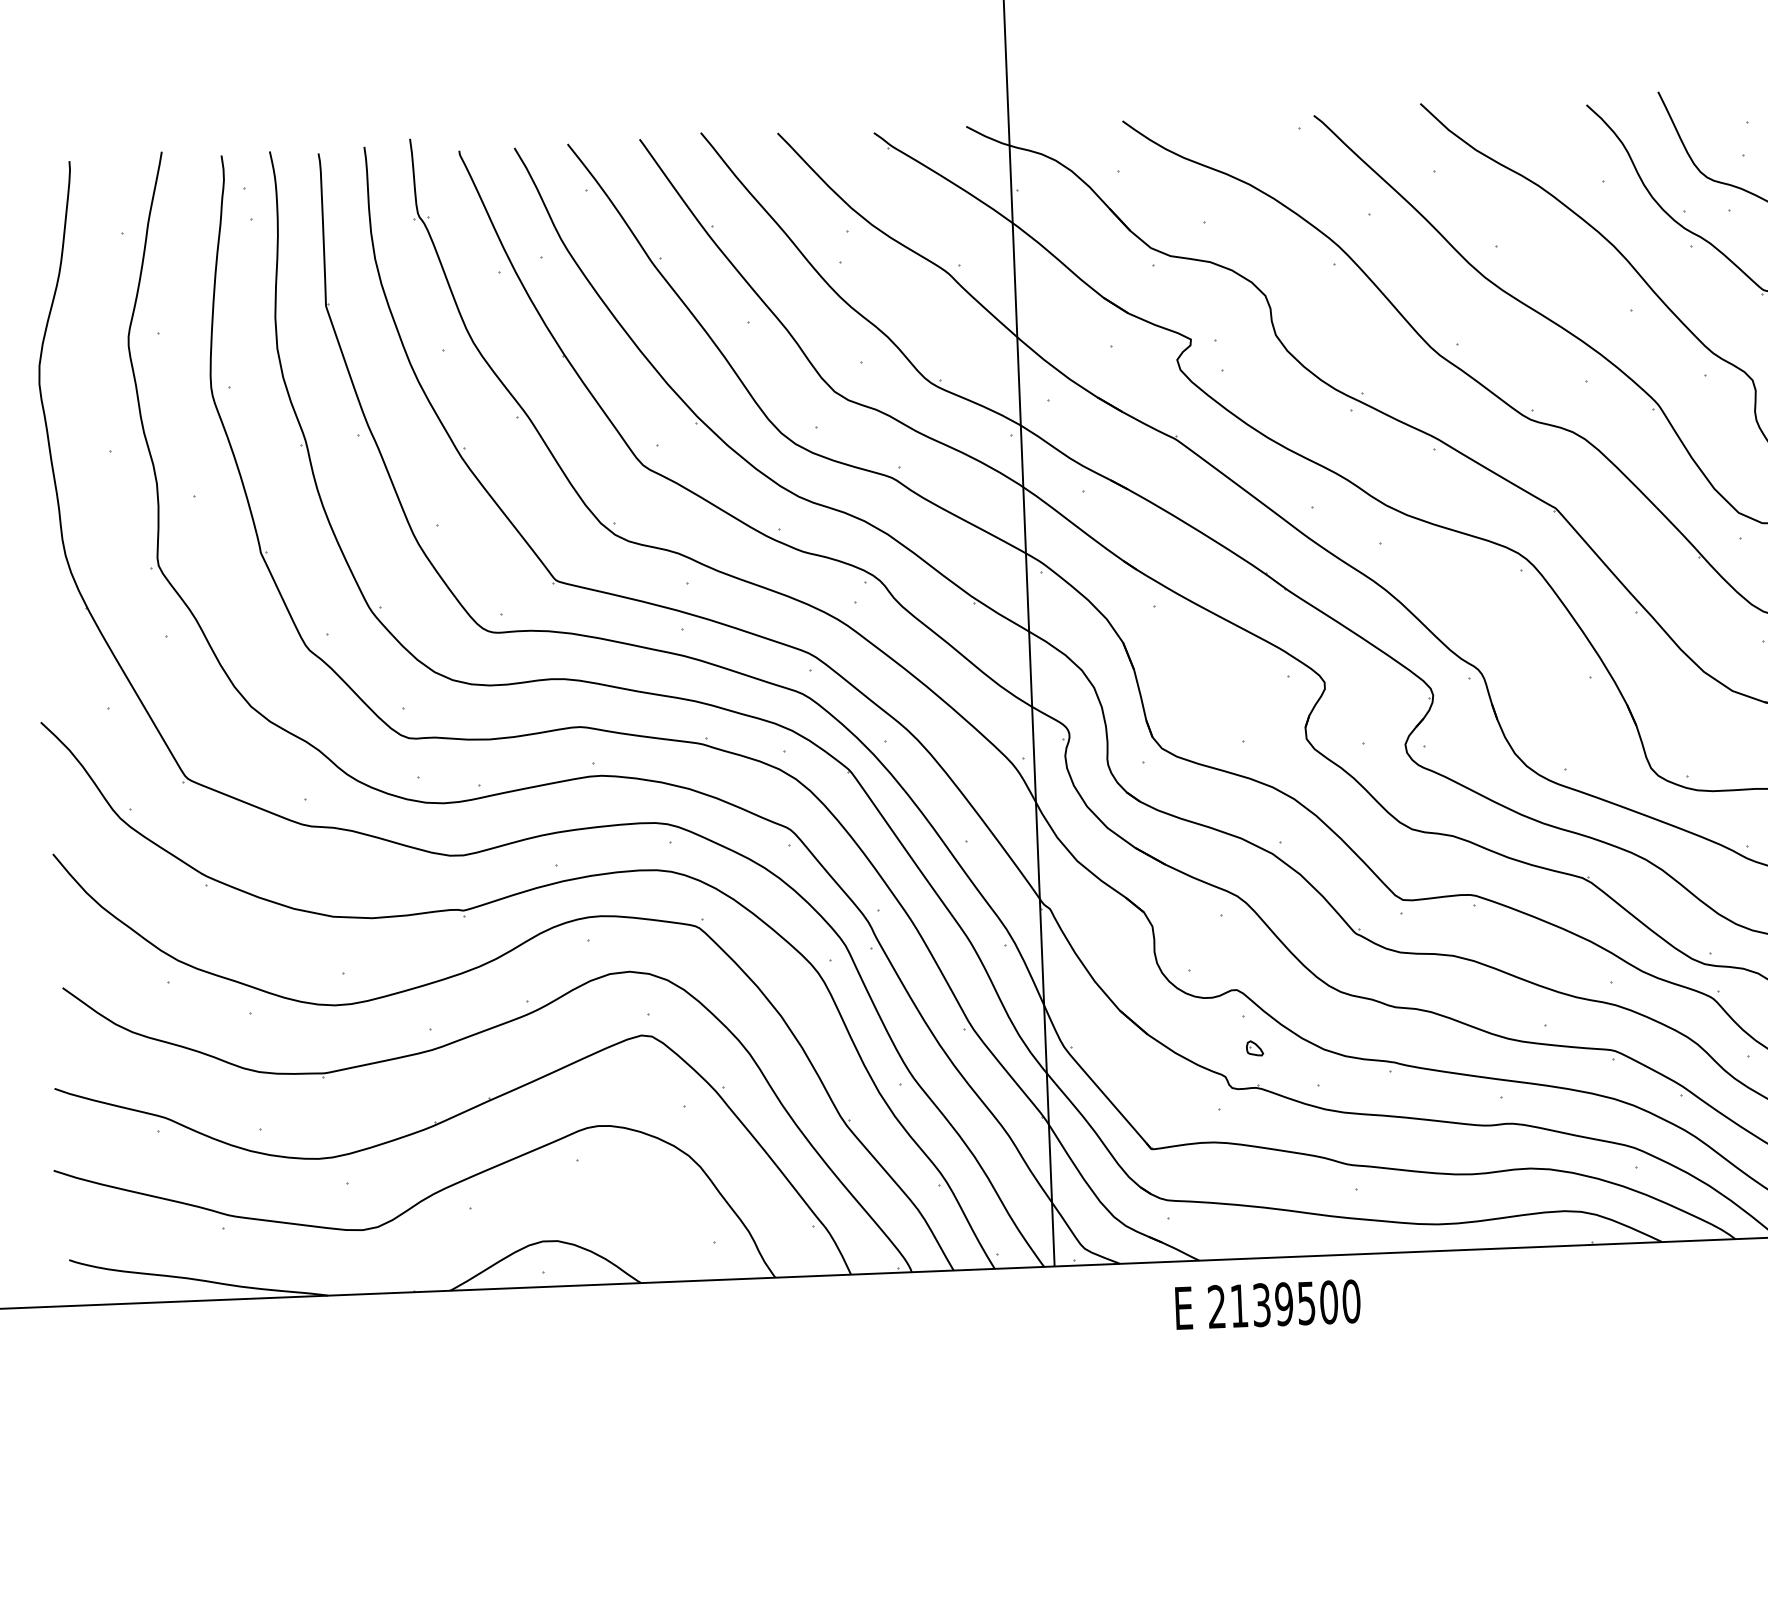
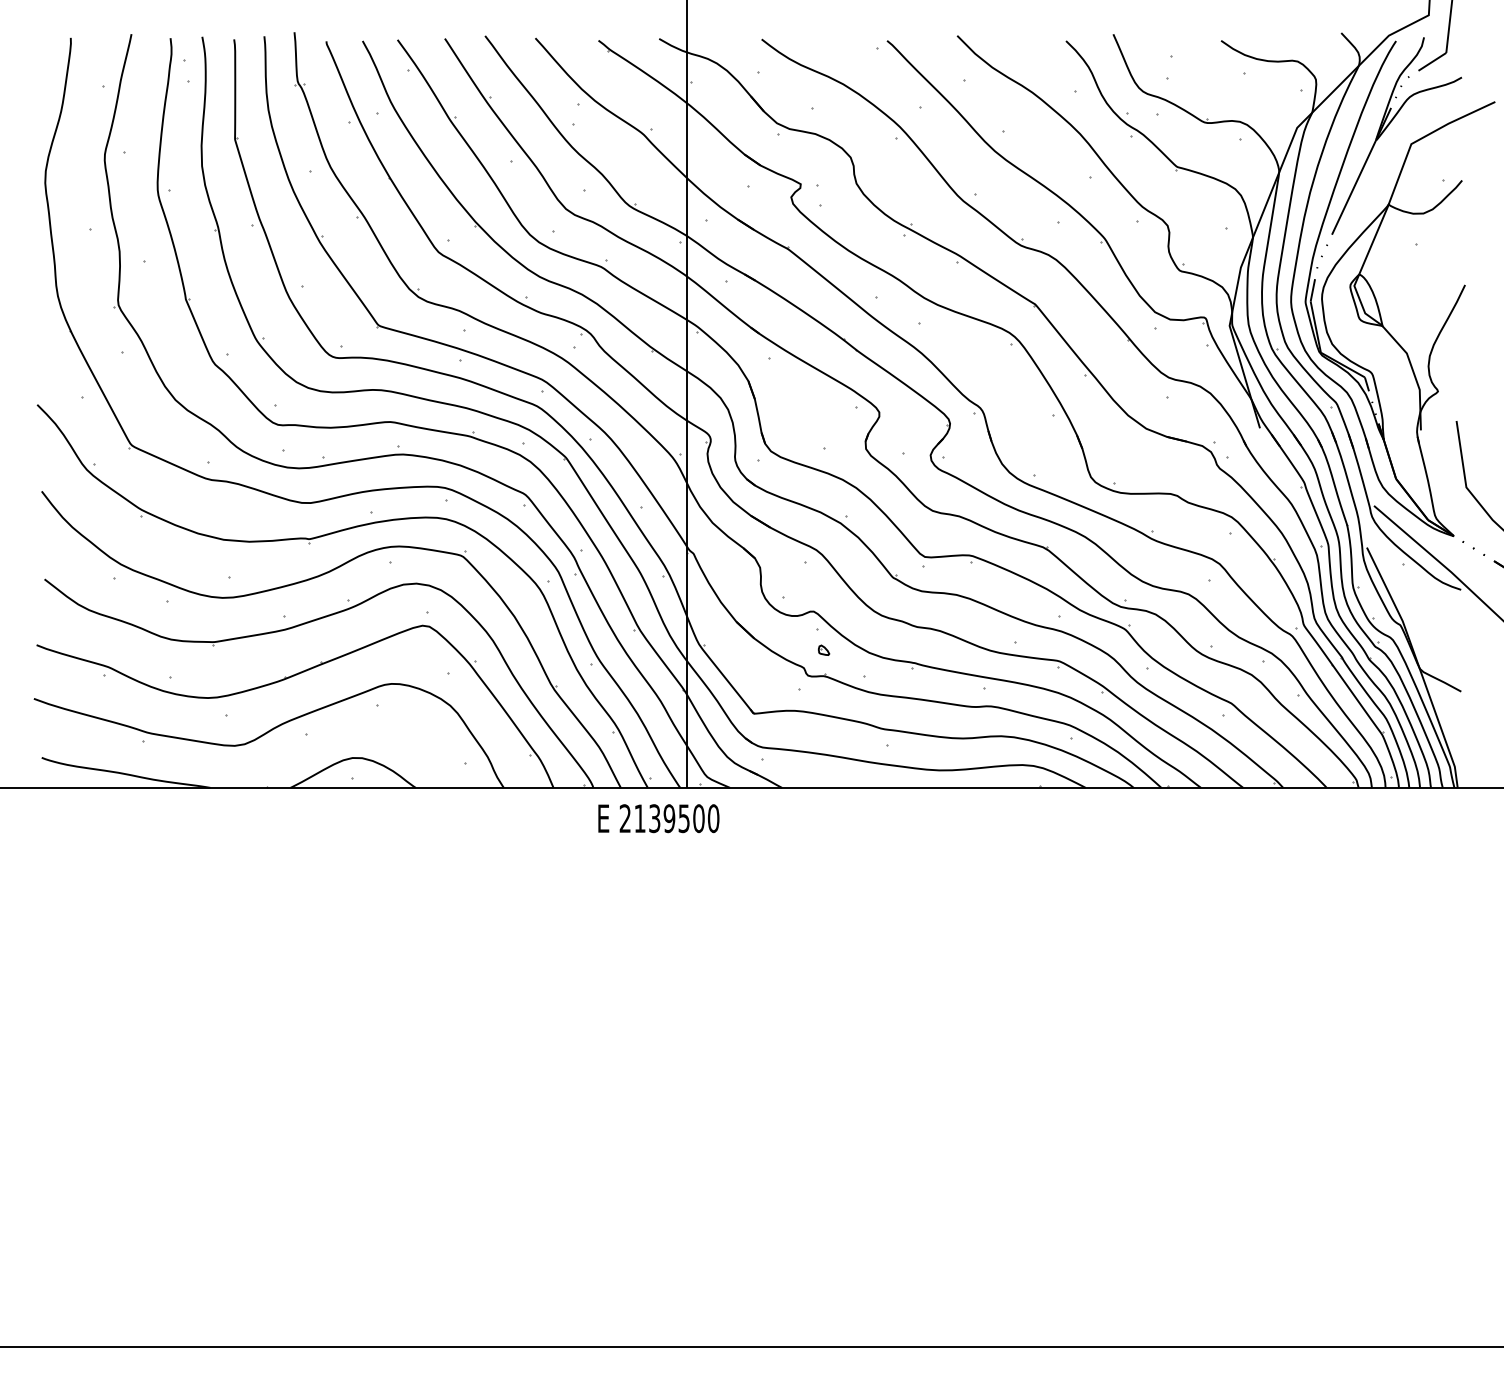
text: (1267, 1304) -> (658, 818), moved

